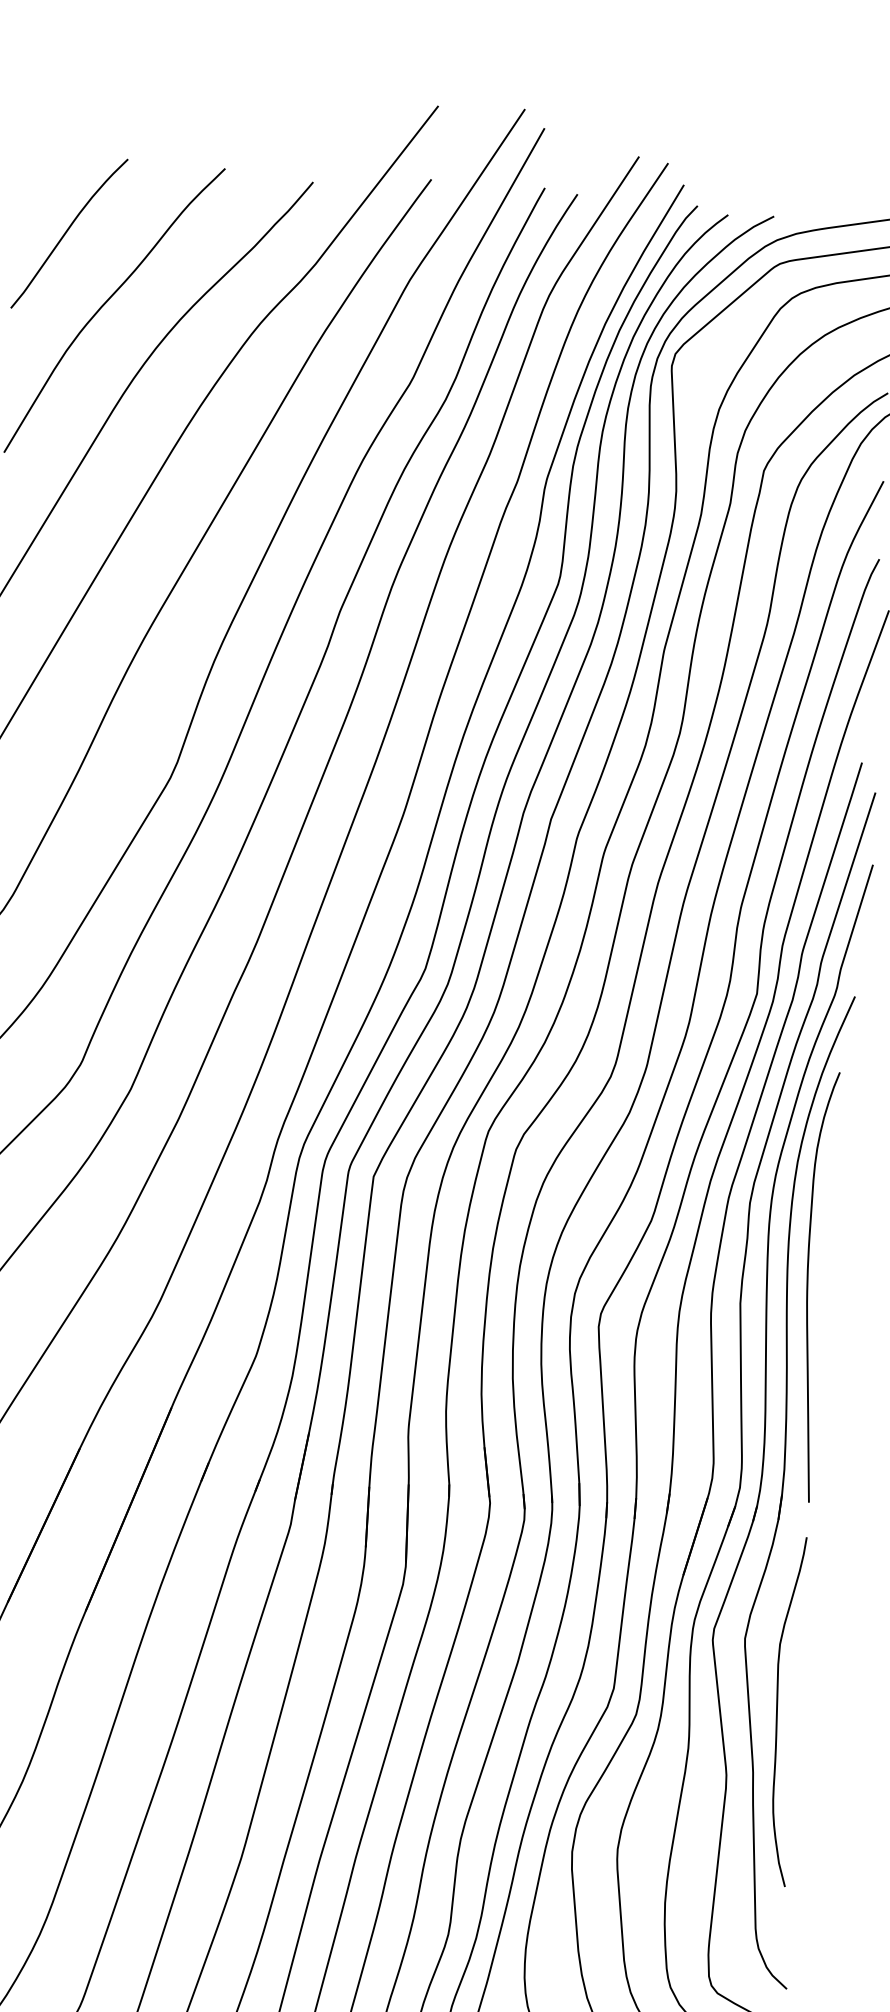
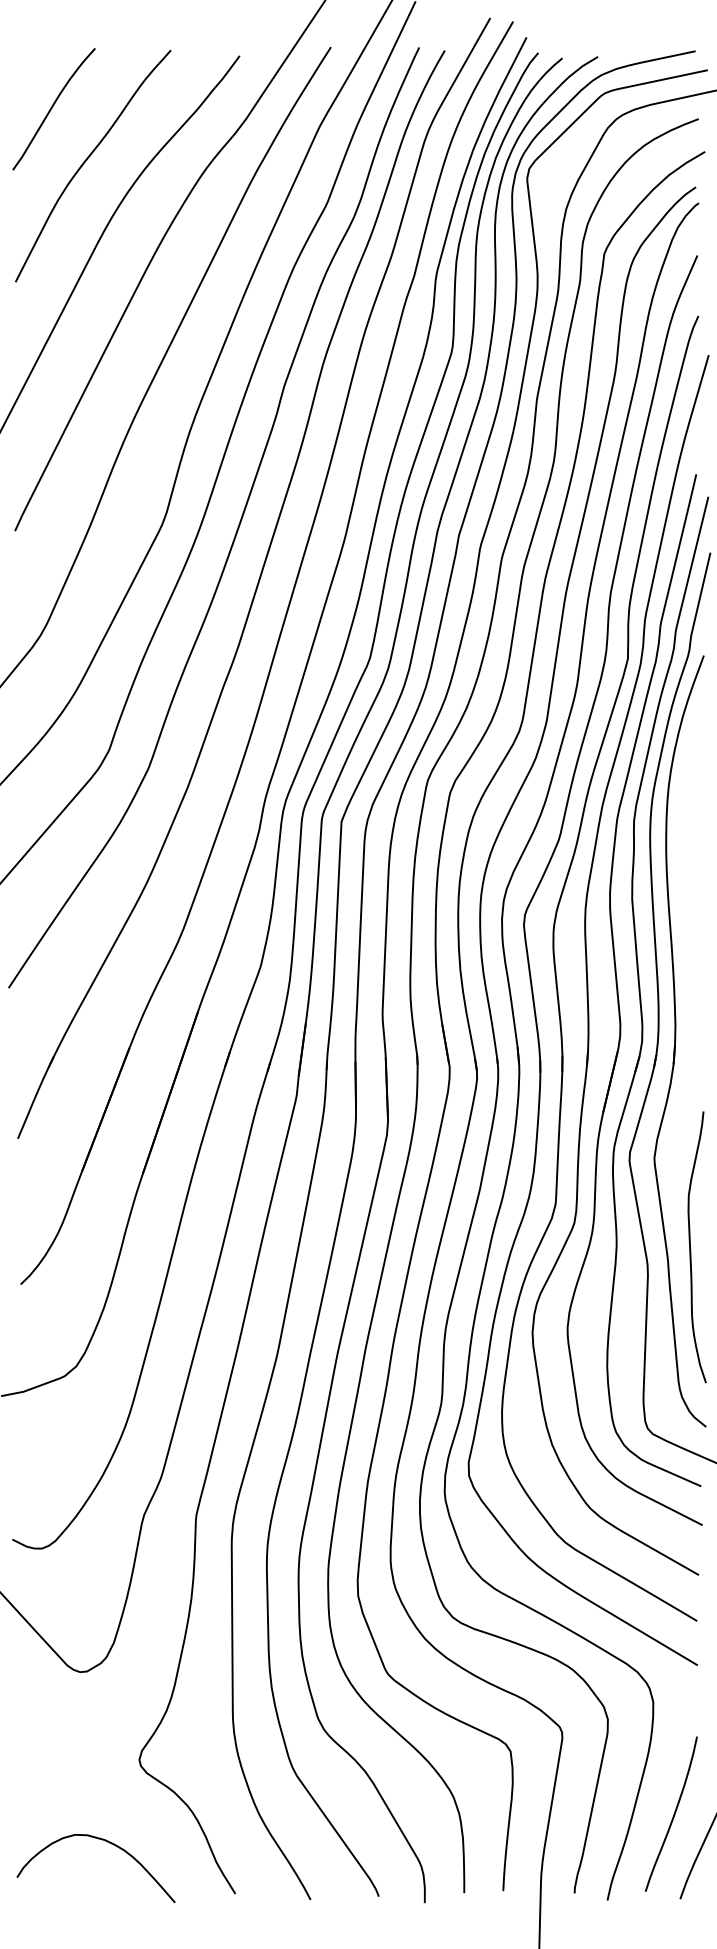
curve: (809, 1289) -> (684, 884), removed
curve: (778, 1713) -> (691, 1249), moved

